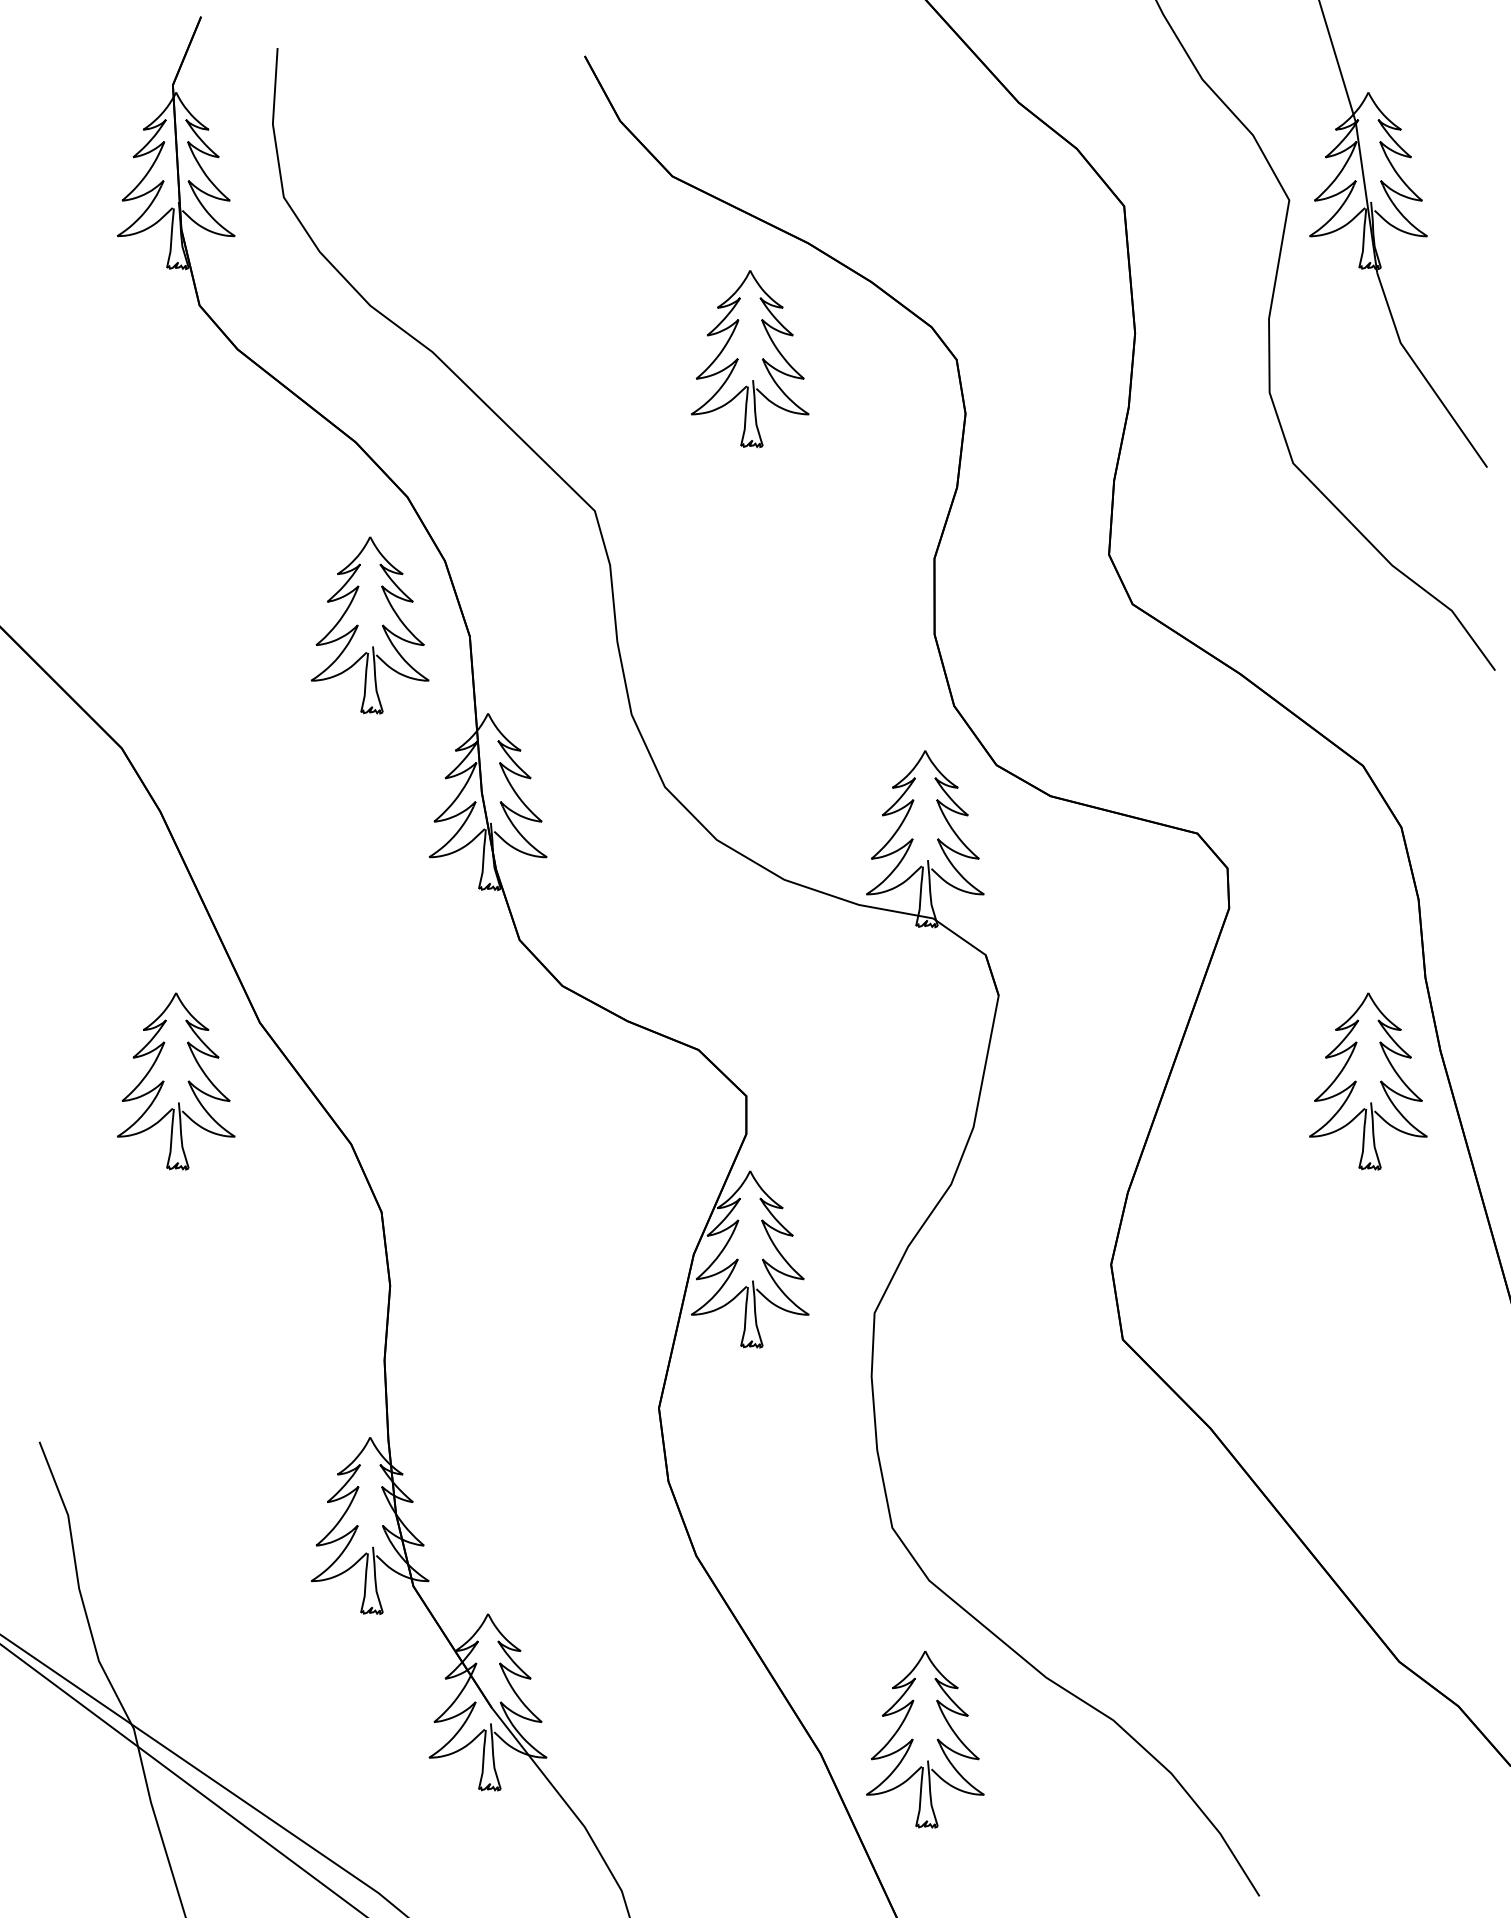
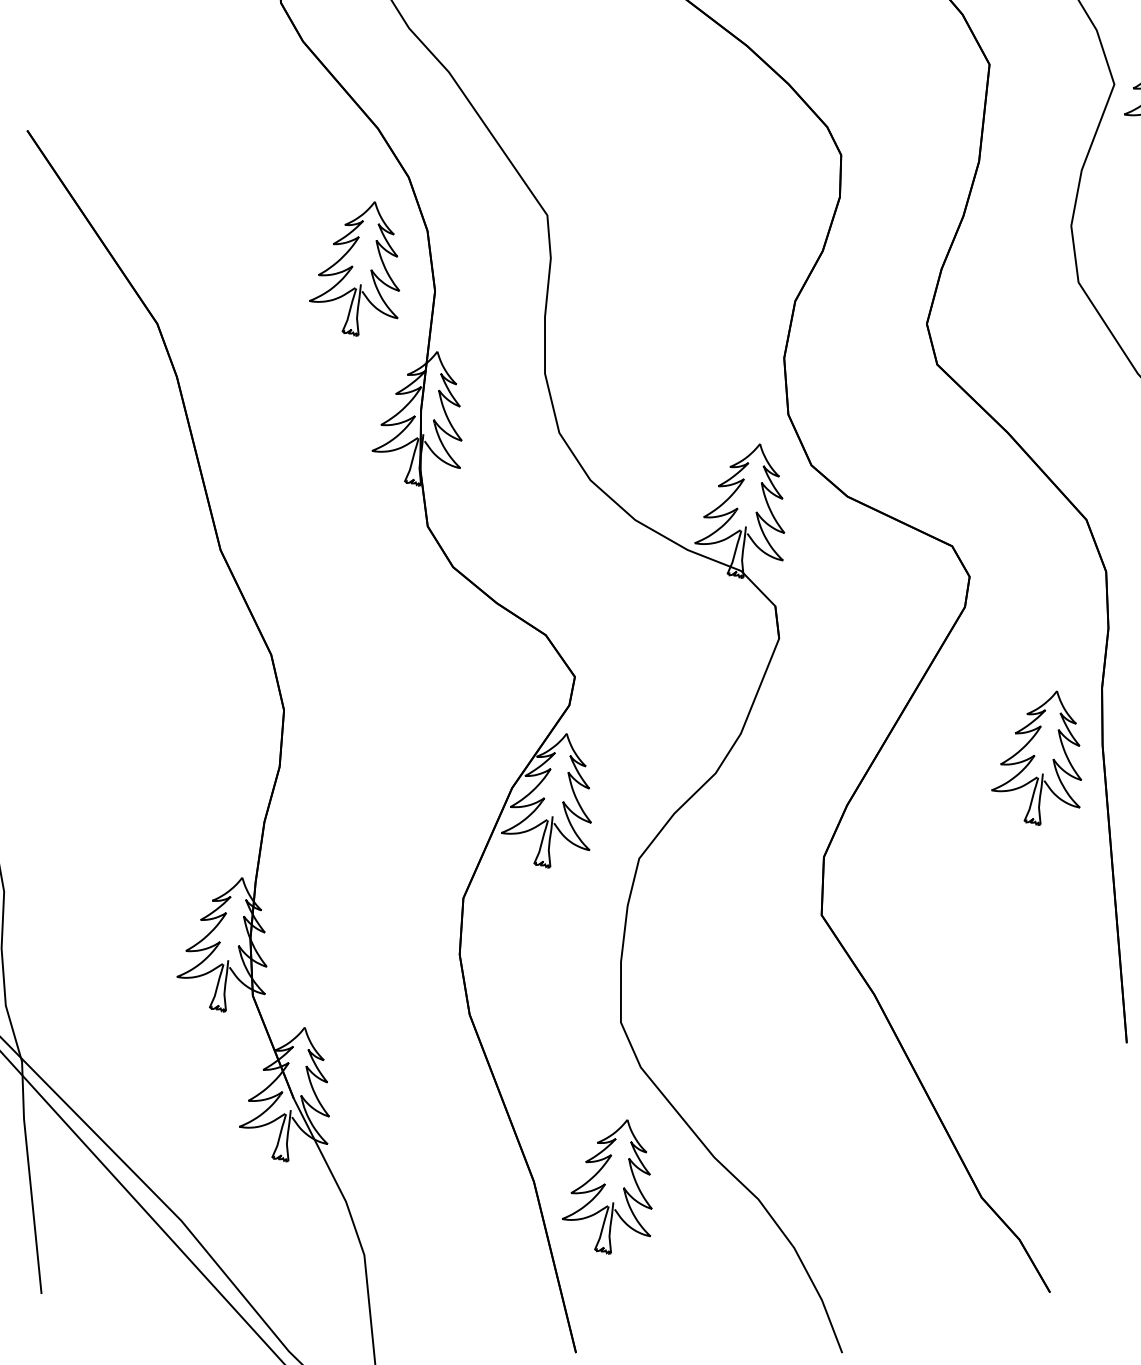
part: (738, 359) -> (677, 122), removed
part: (187, 1081) -> (157, 583), removed

